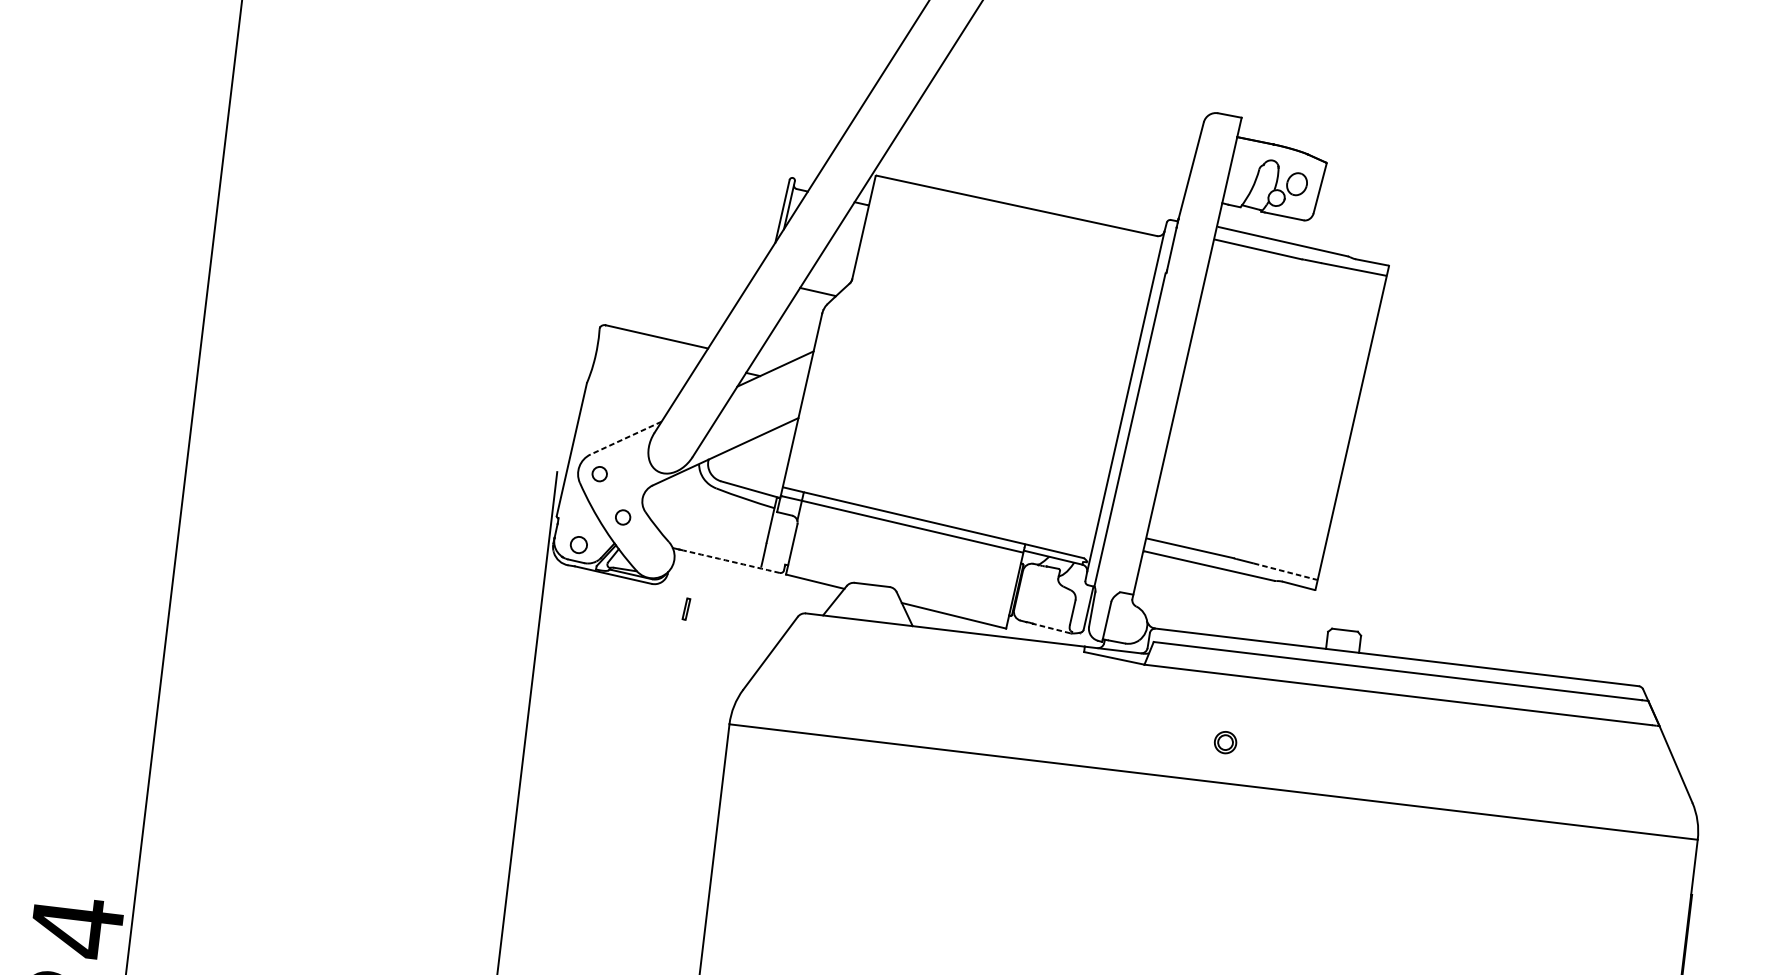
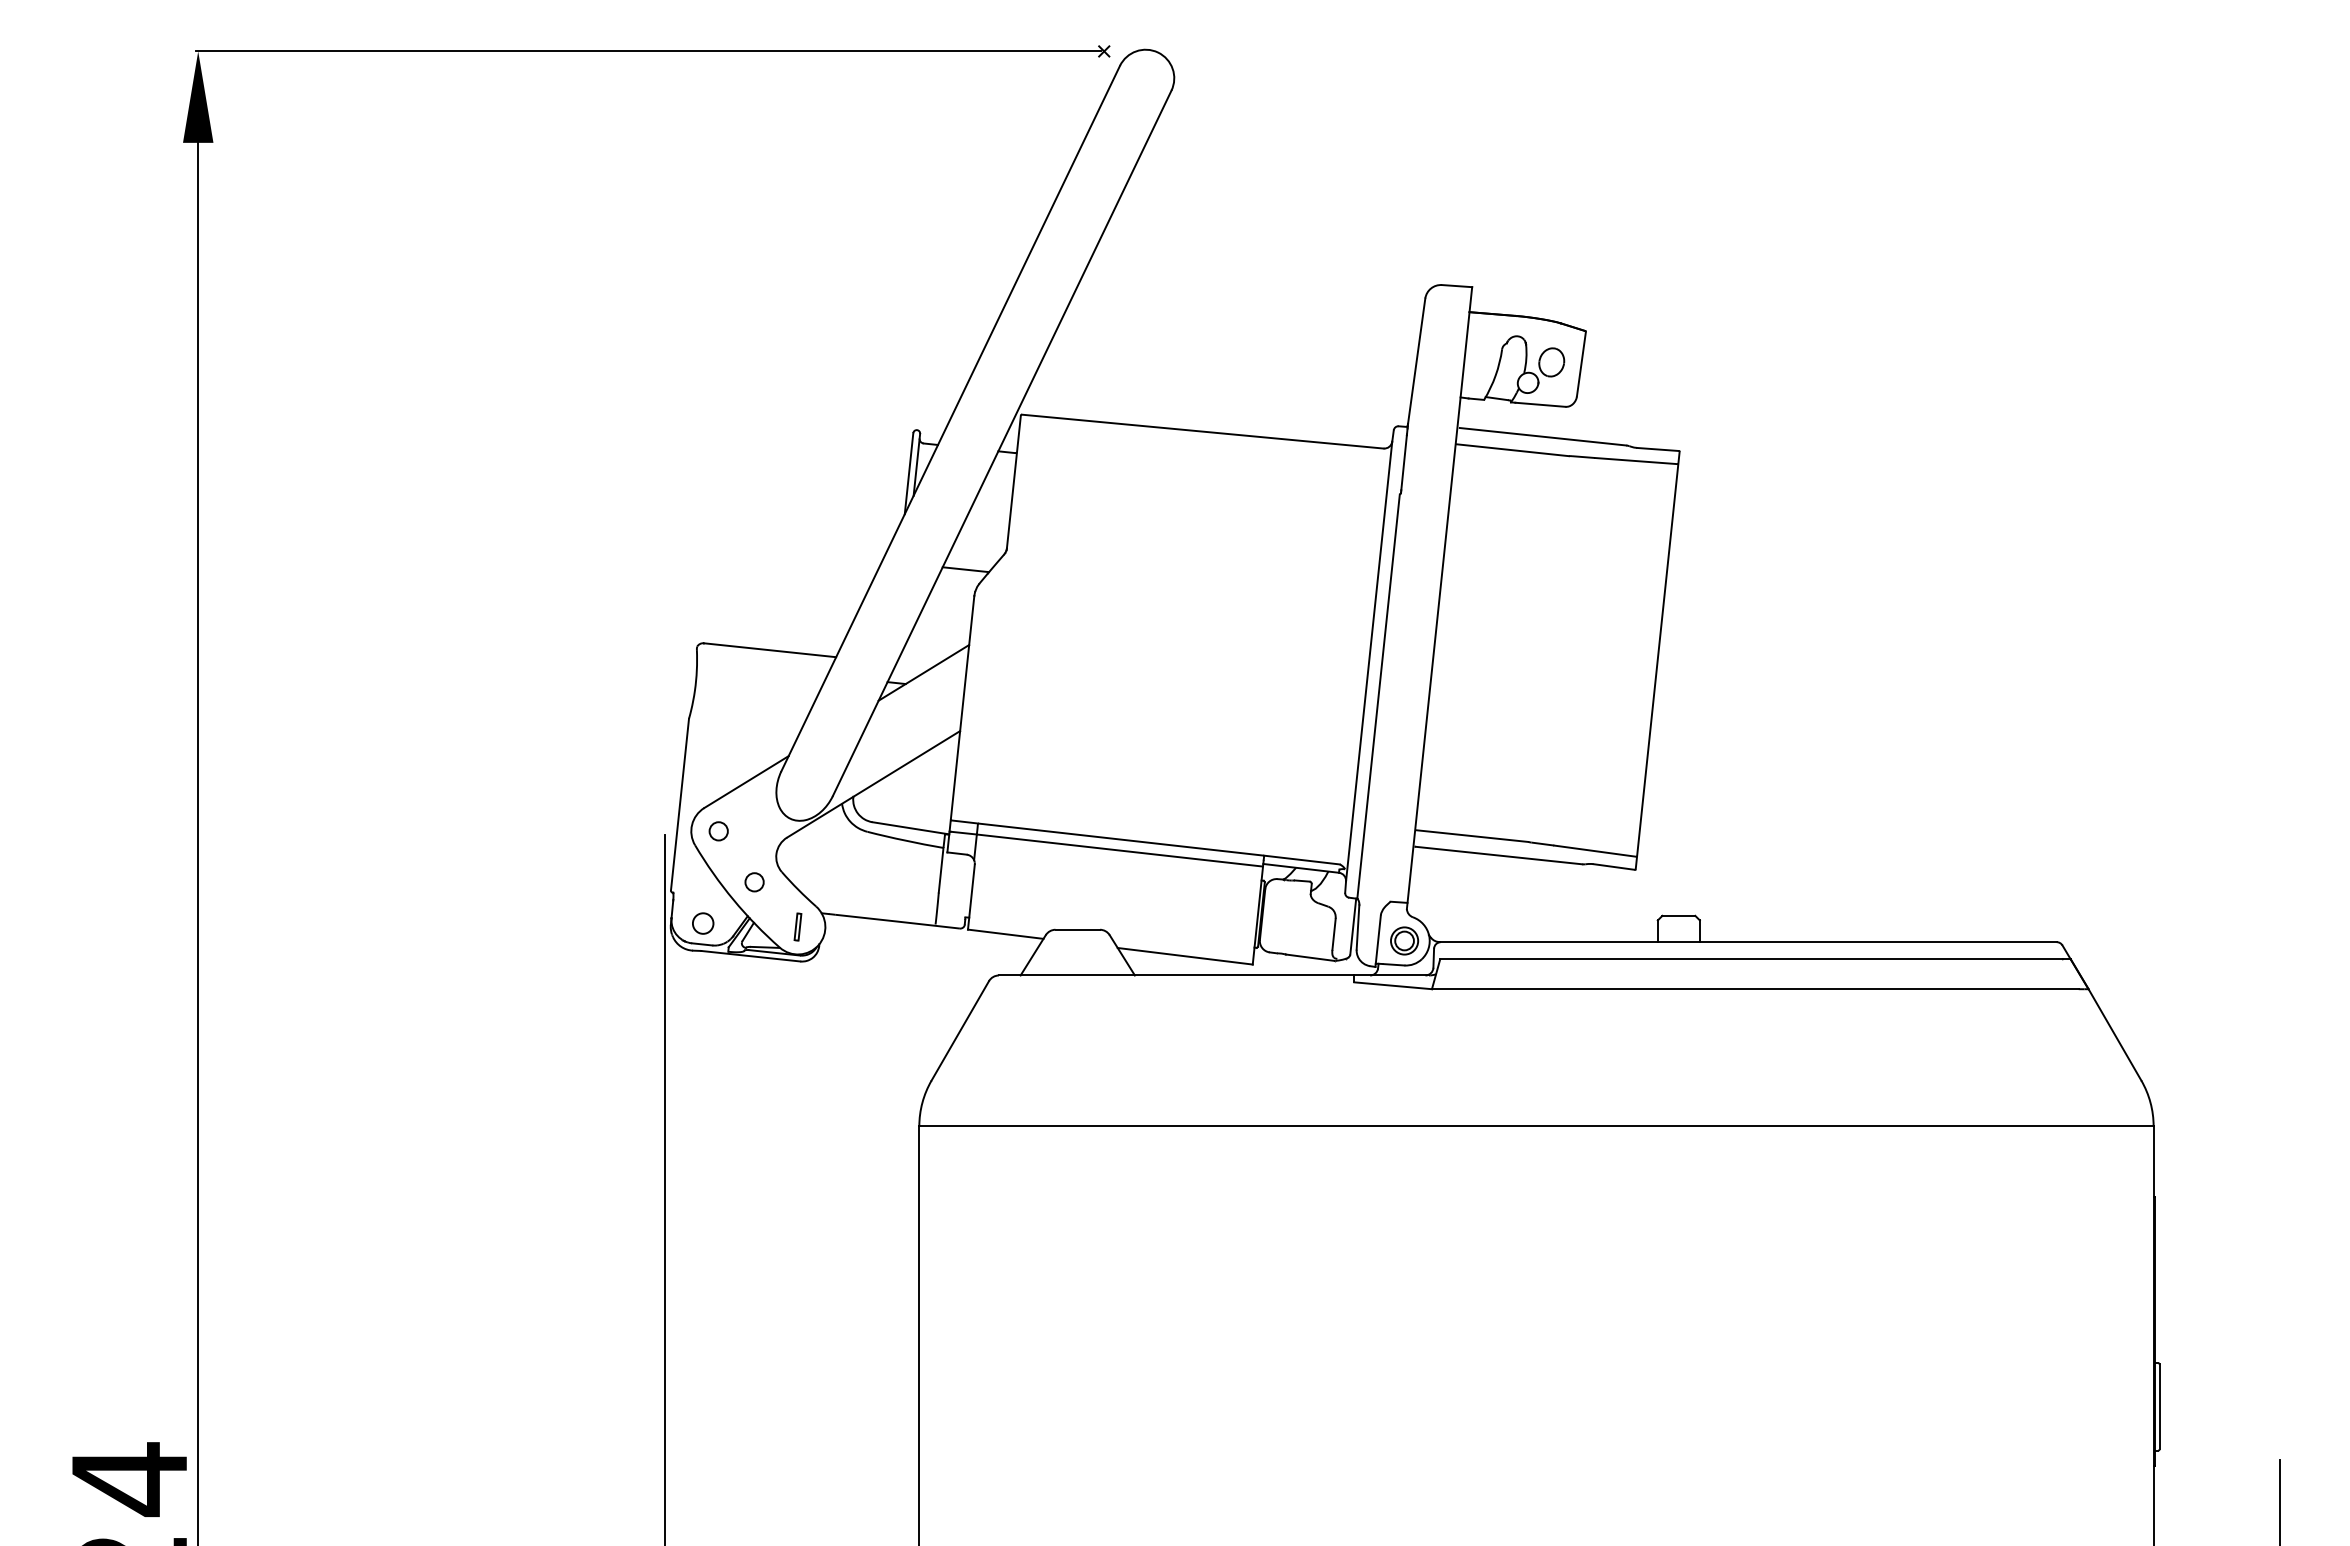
line: (626, 438) -> (746, 782), dashed -> solid
arc: (731, 561) -> (897, 921), dashed -> solid
line: (1285, 571) -> (1595, 851), dashed -> solid
part: (686, 608) -> (797, 926), moved
line: (1051, 628) -> (1309, 957), dashed -> solid
part: (1225, 742) -> (1404, 940), moved

